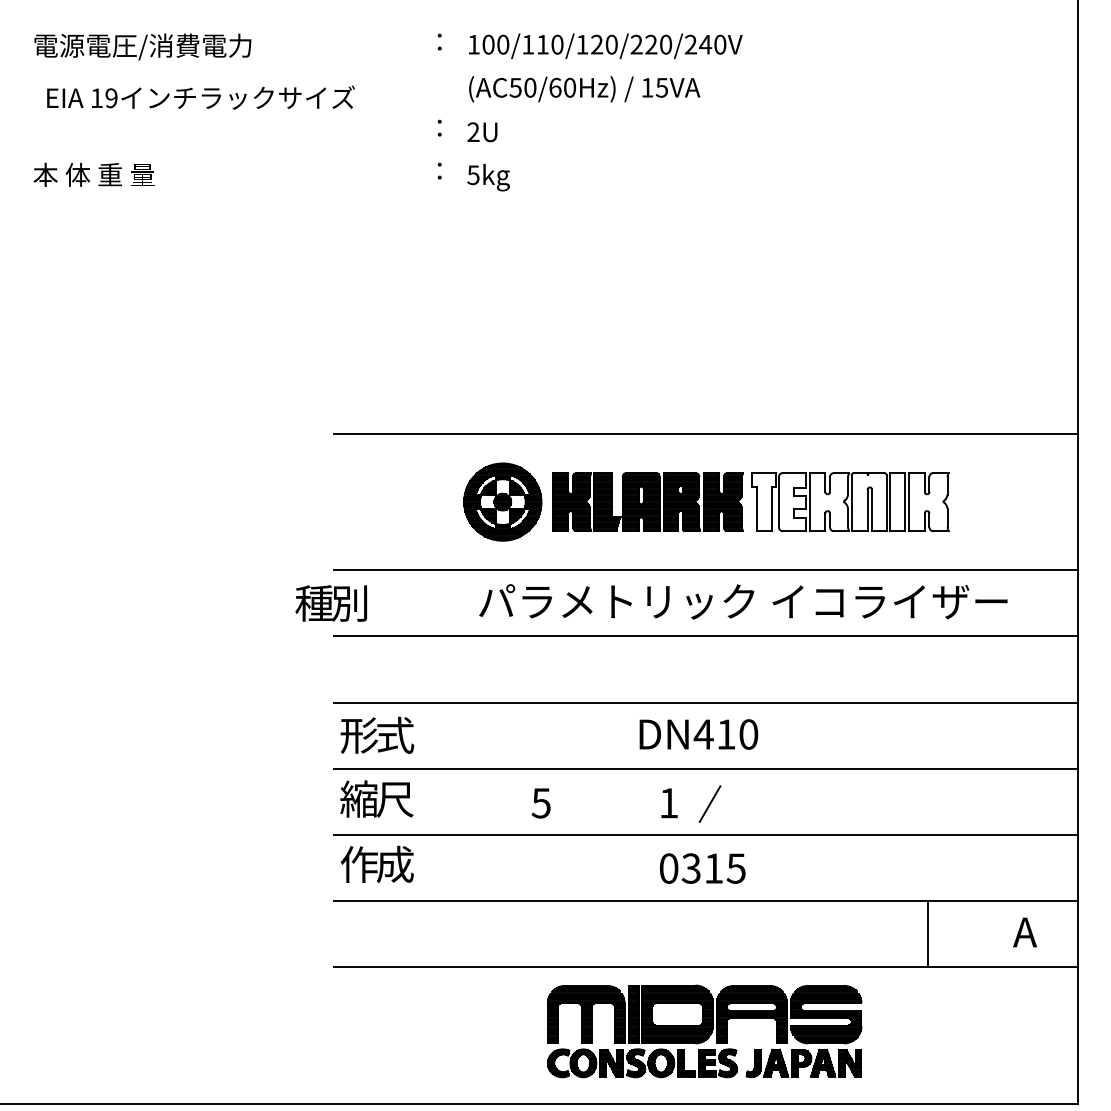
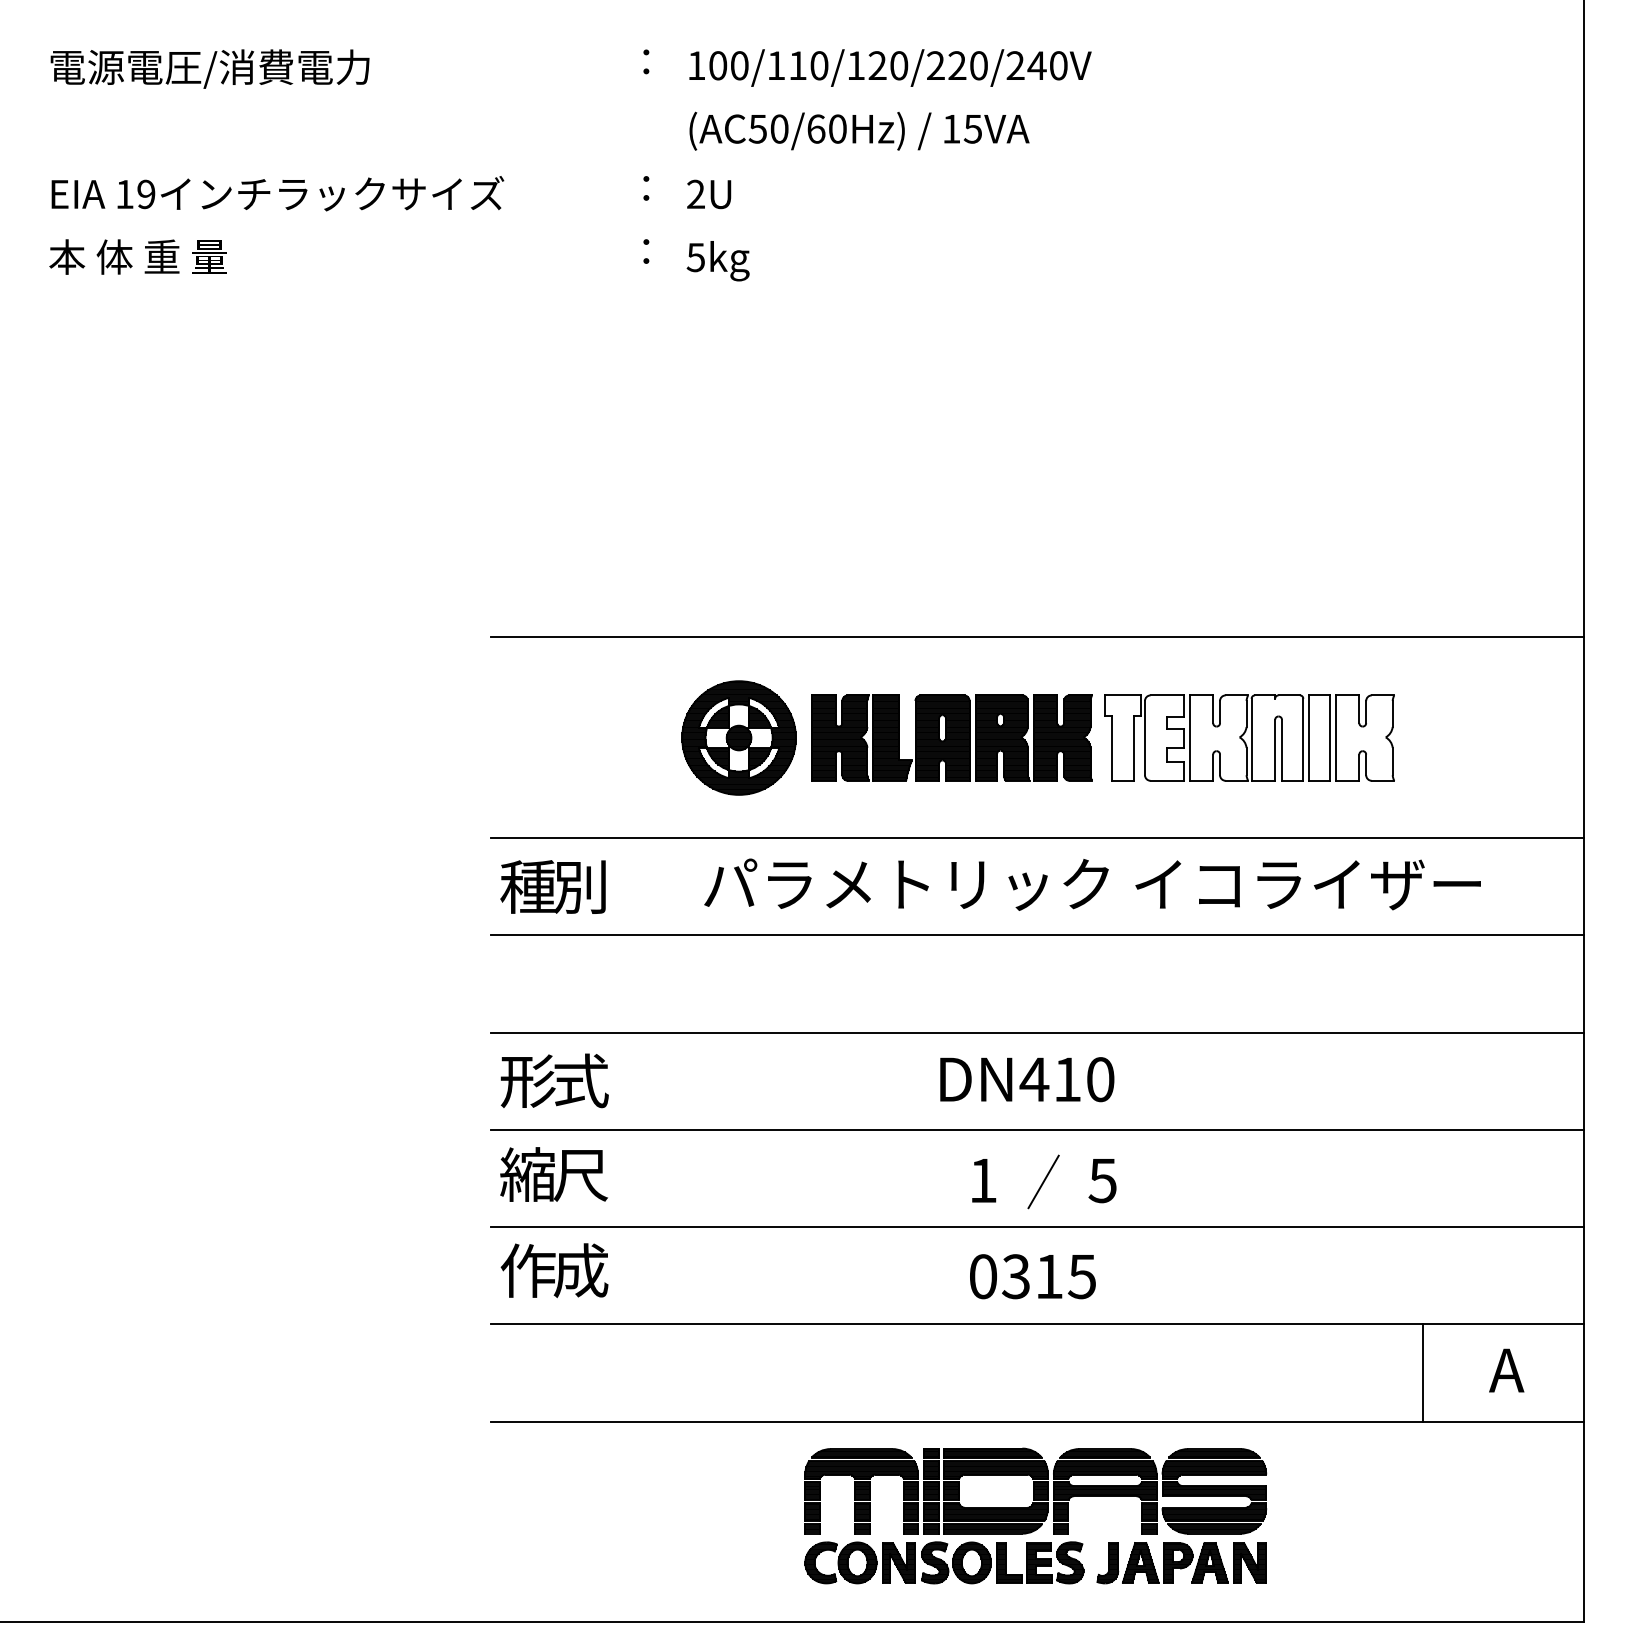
text: (200, 97) -> (277, 193), moved
text: (330, 603) -> (551, 887), moved
text: (540, 803) -> (1101, 1181), moved
line: (928, 934) -> (1423, 1373), moved

